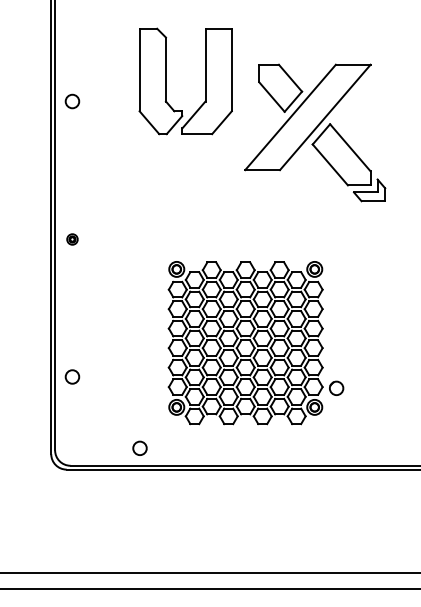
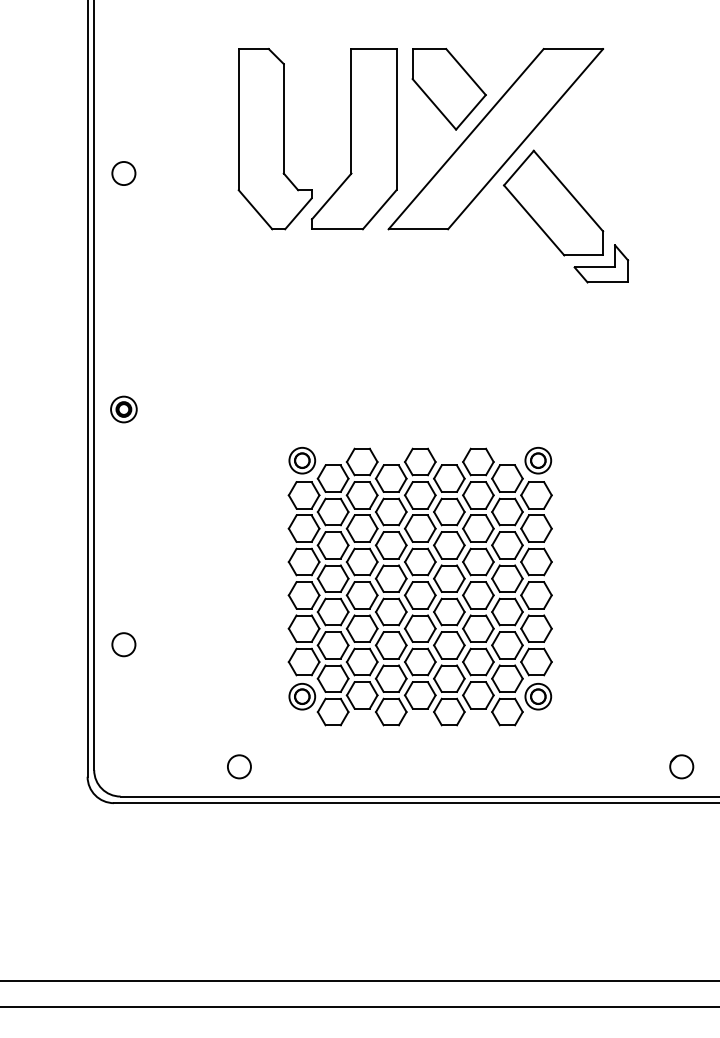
part: (315, 132) -> (508, 164), moved
part: (72, 239) -> (123, 409), size x1.43
circle: (336, 387) -> (681, 765), moved

